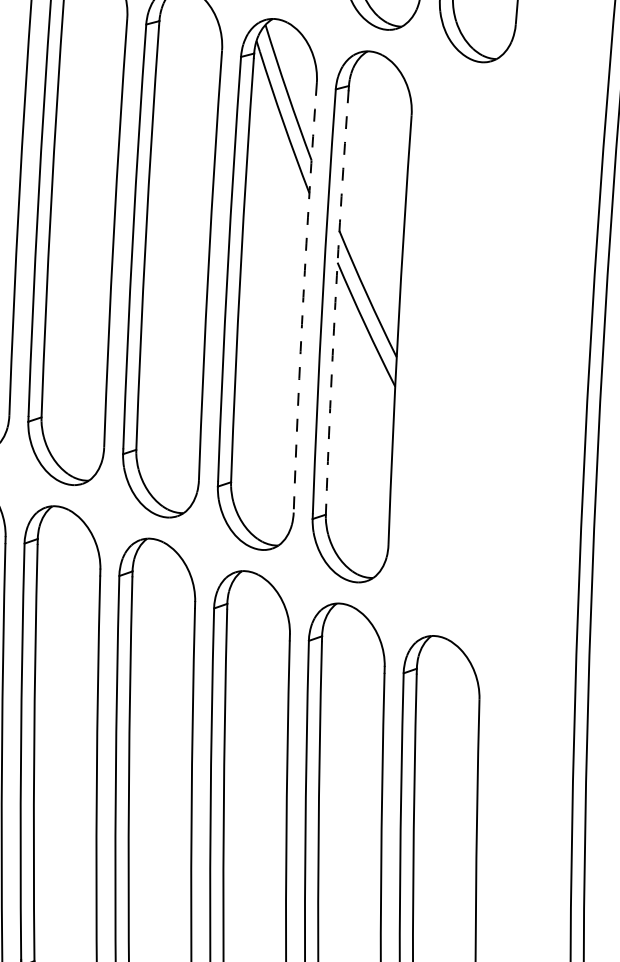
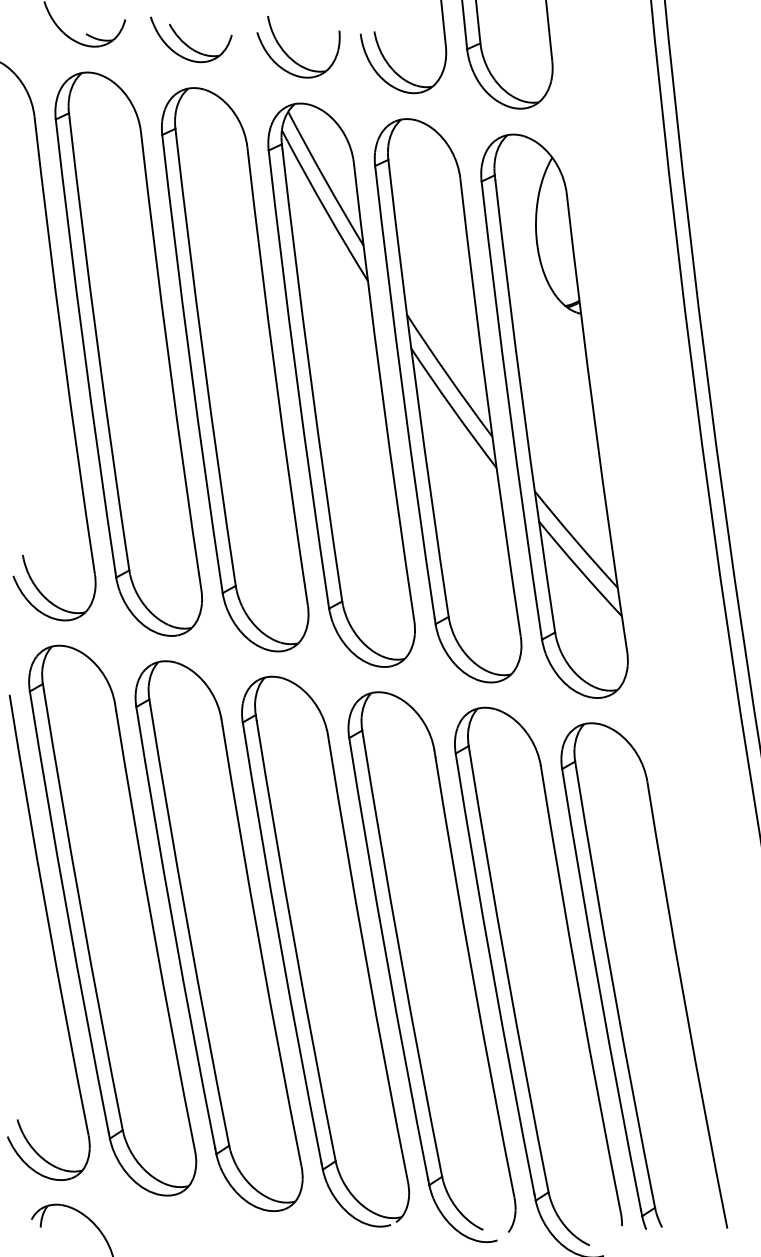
arc: (303, 297) -> (382, 392), dashed -> solid
arc: (335, 301) -> (416, 390), dashed -> solid
part: (457, 348) -> (554, 415), added

